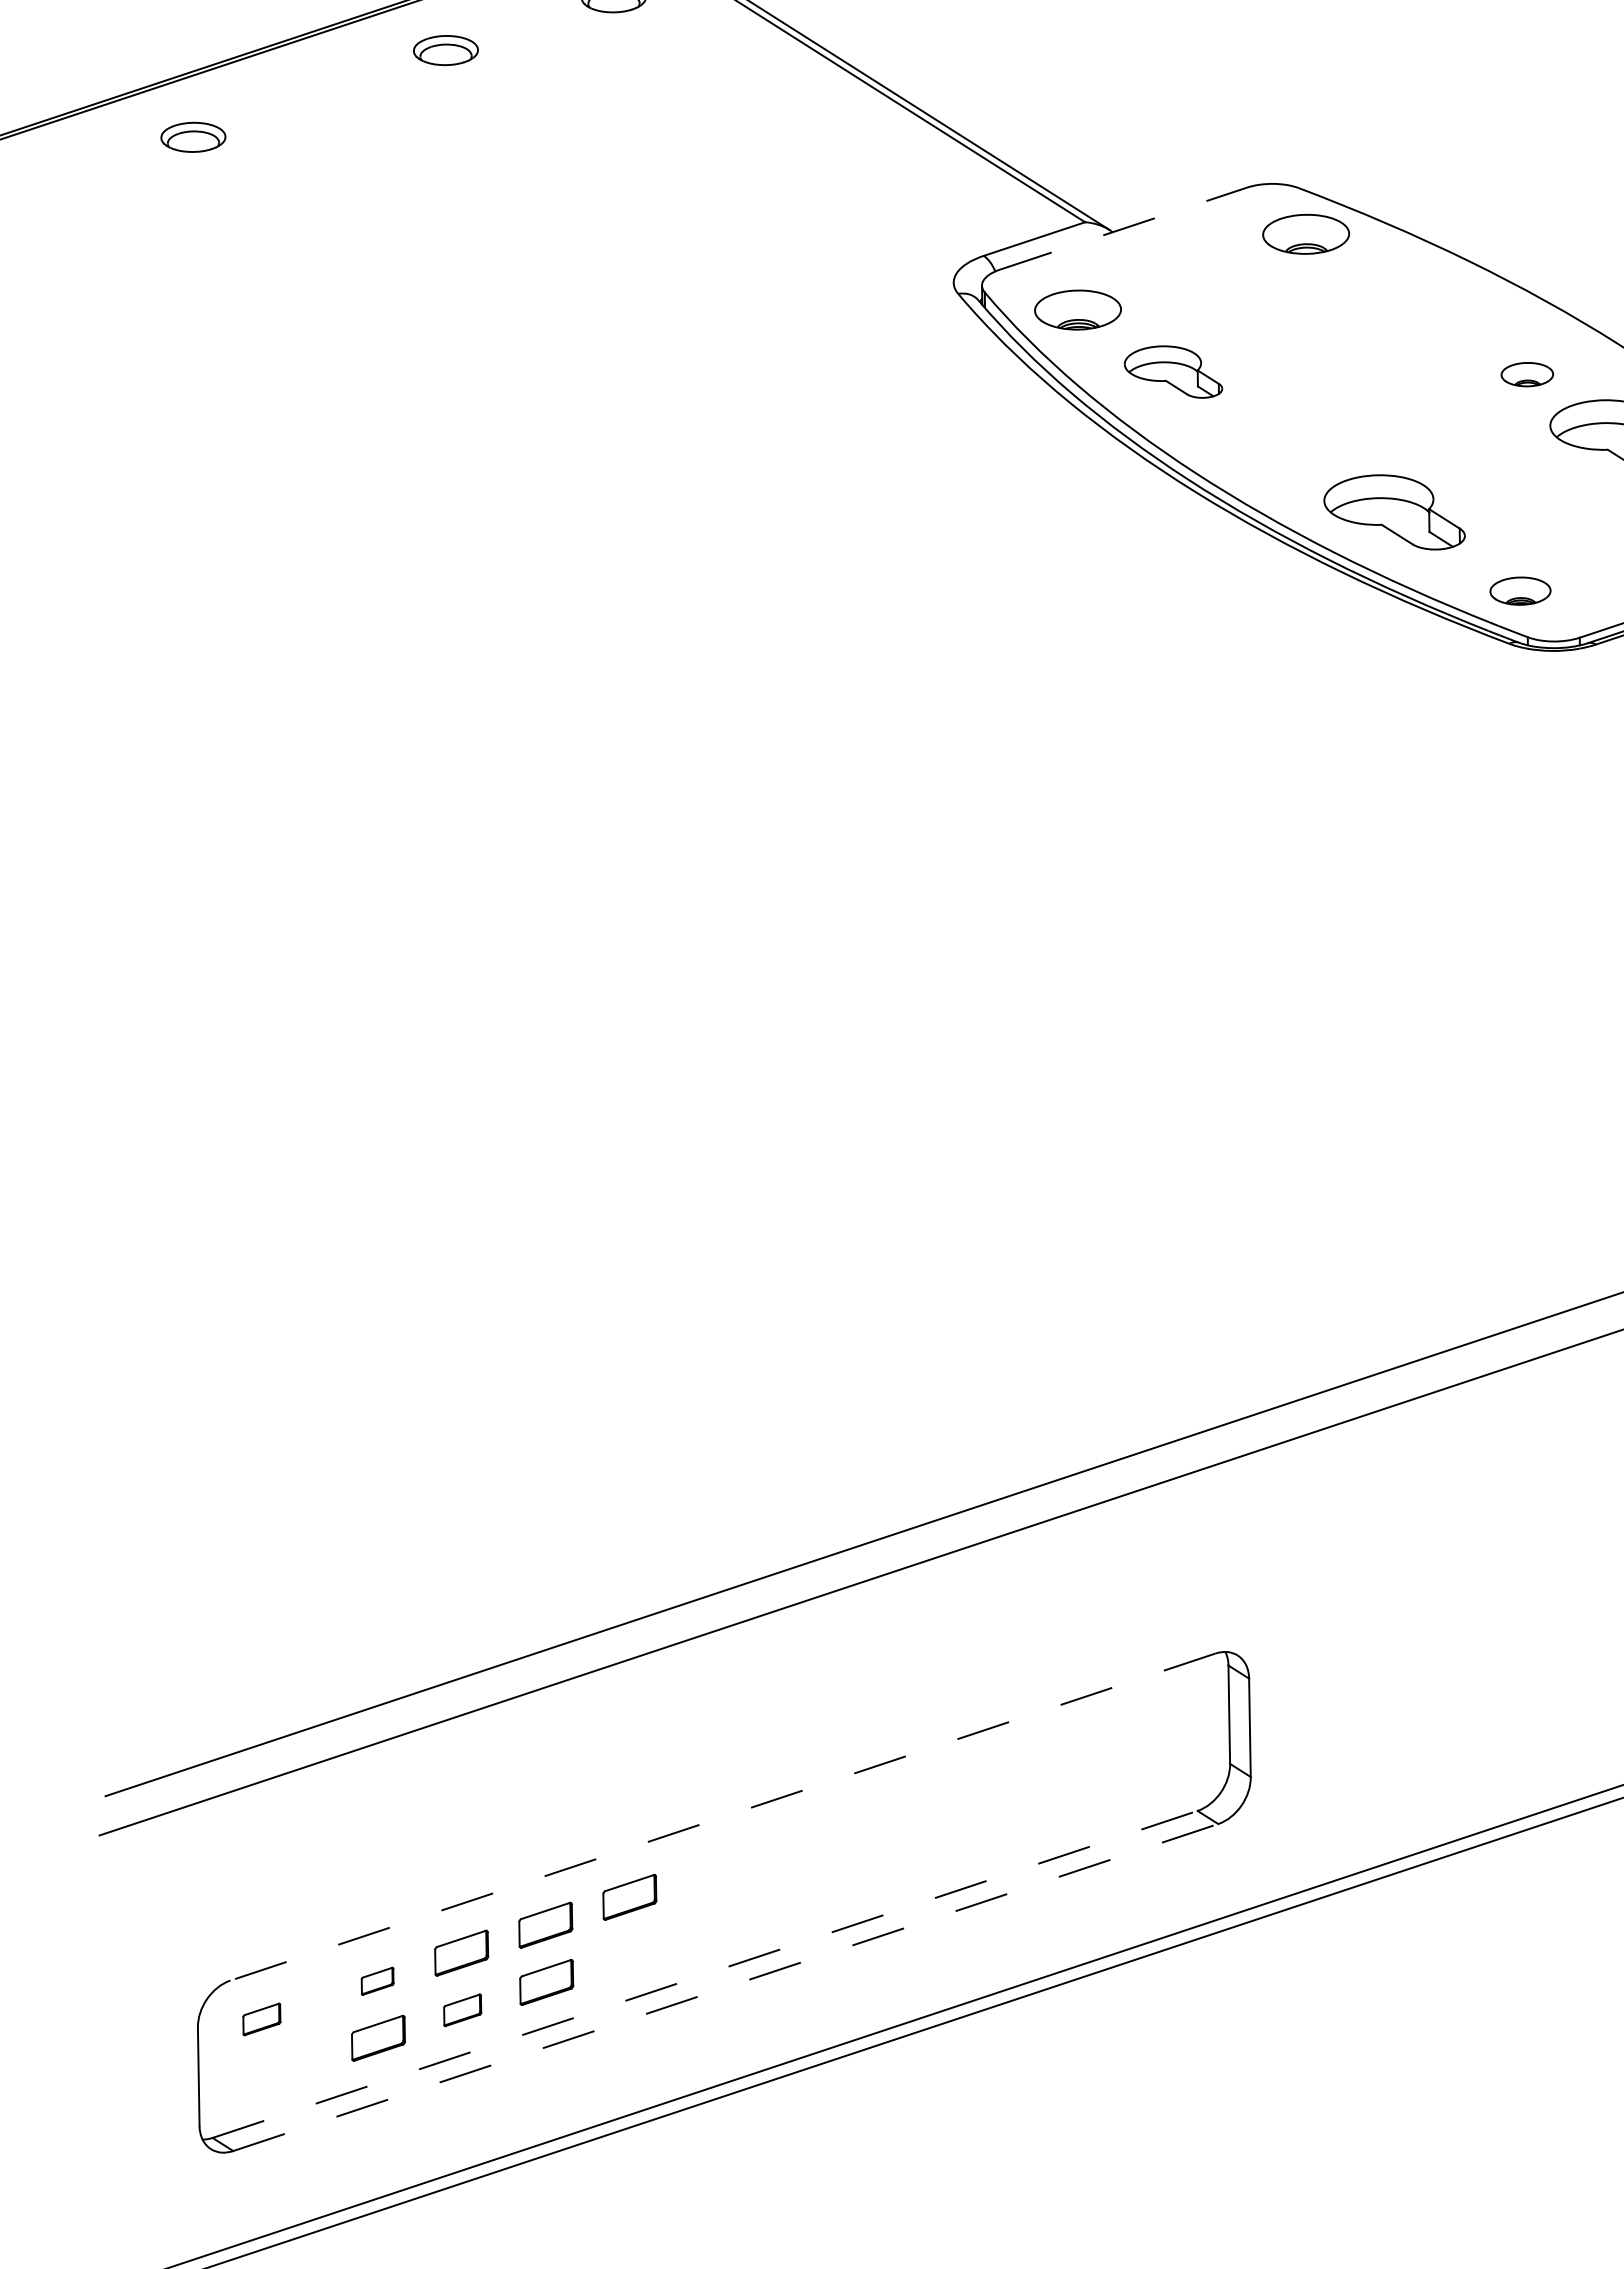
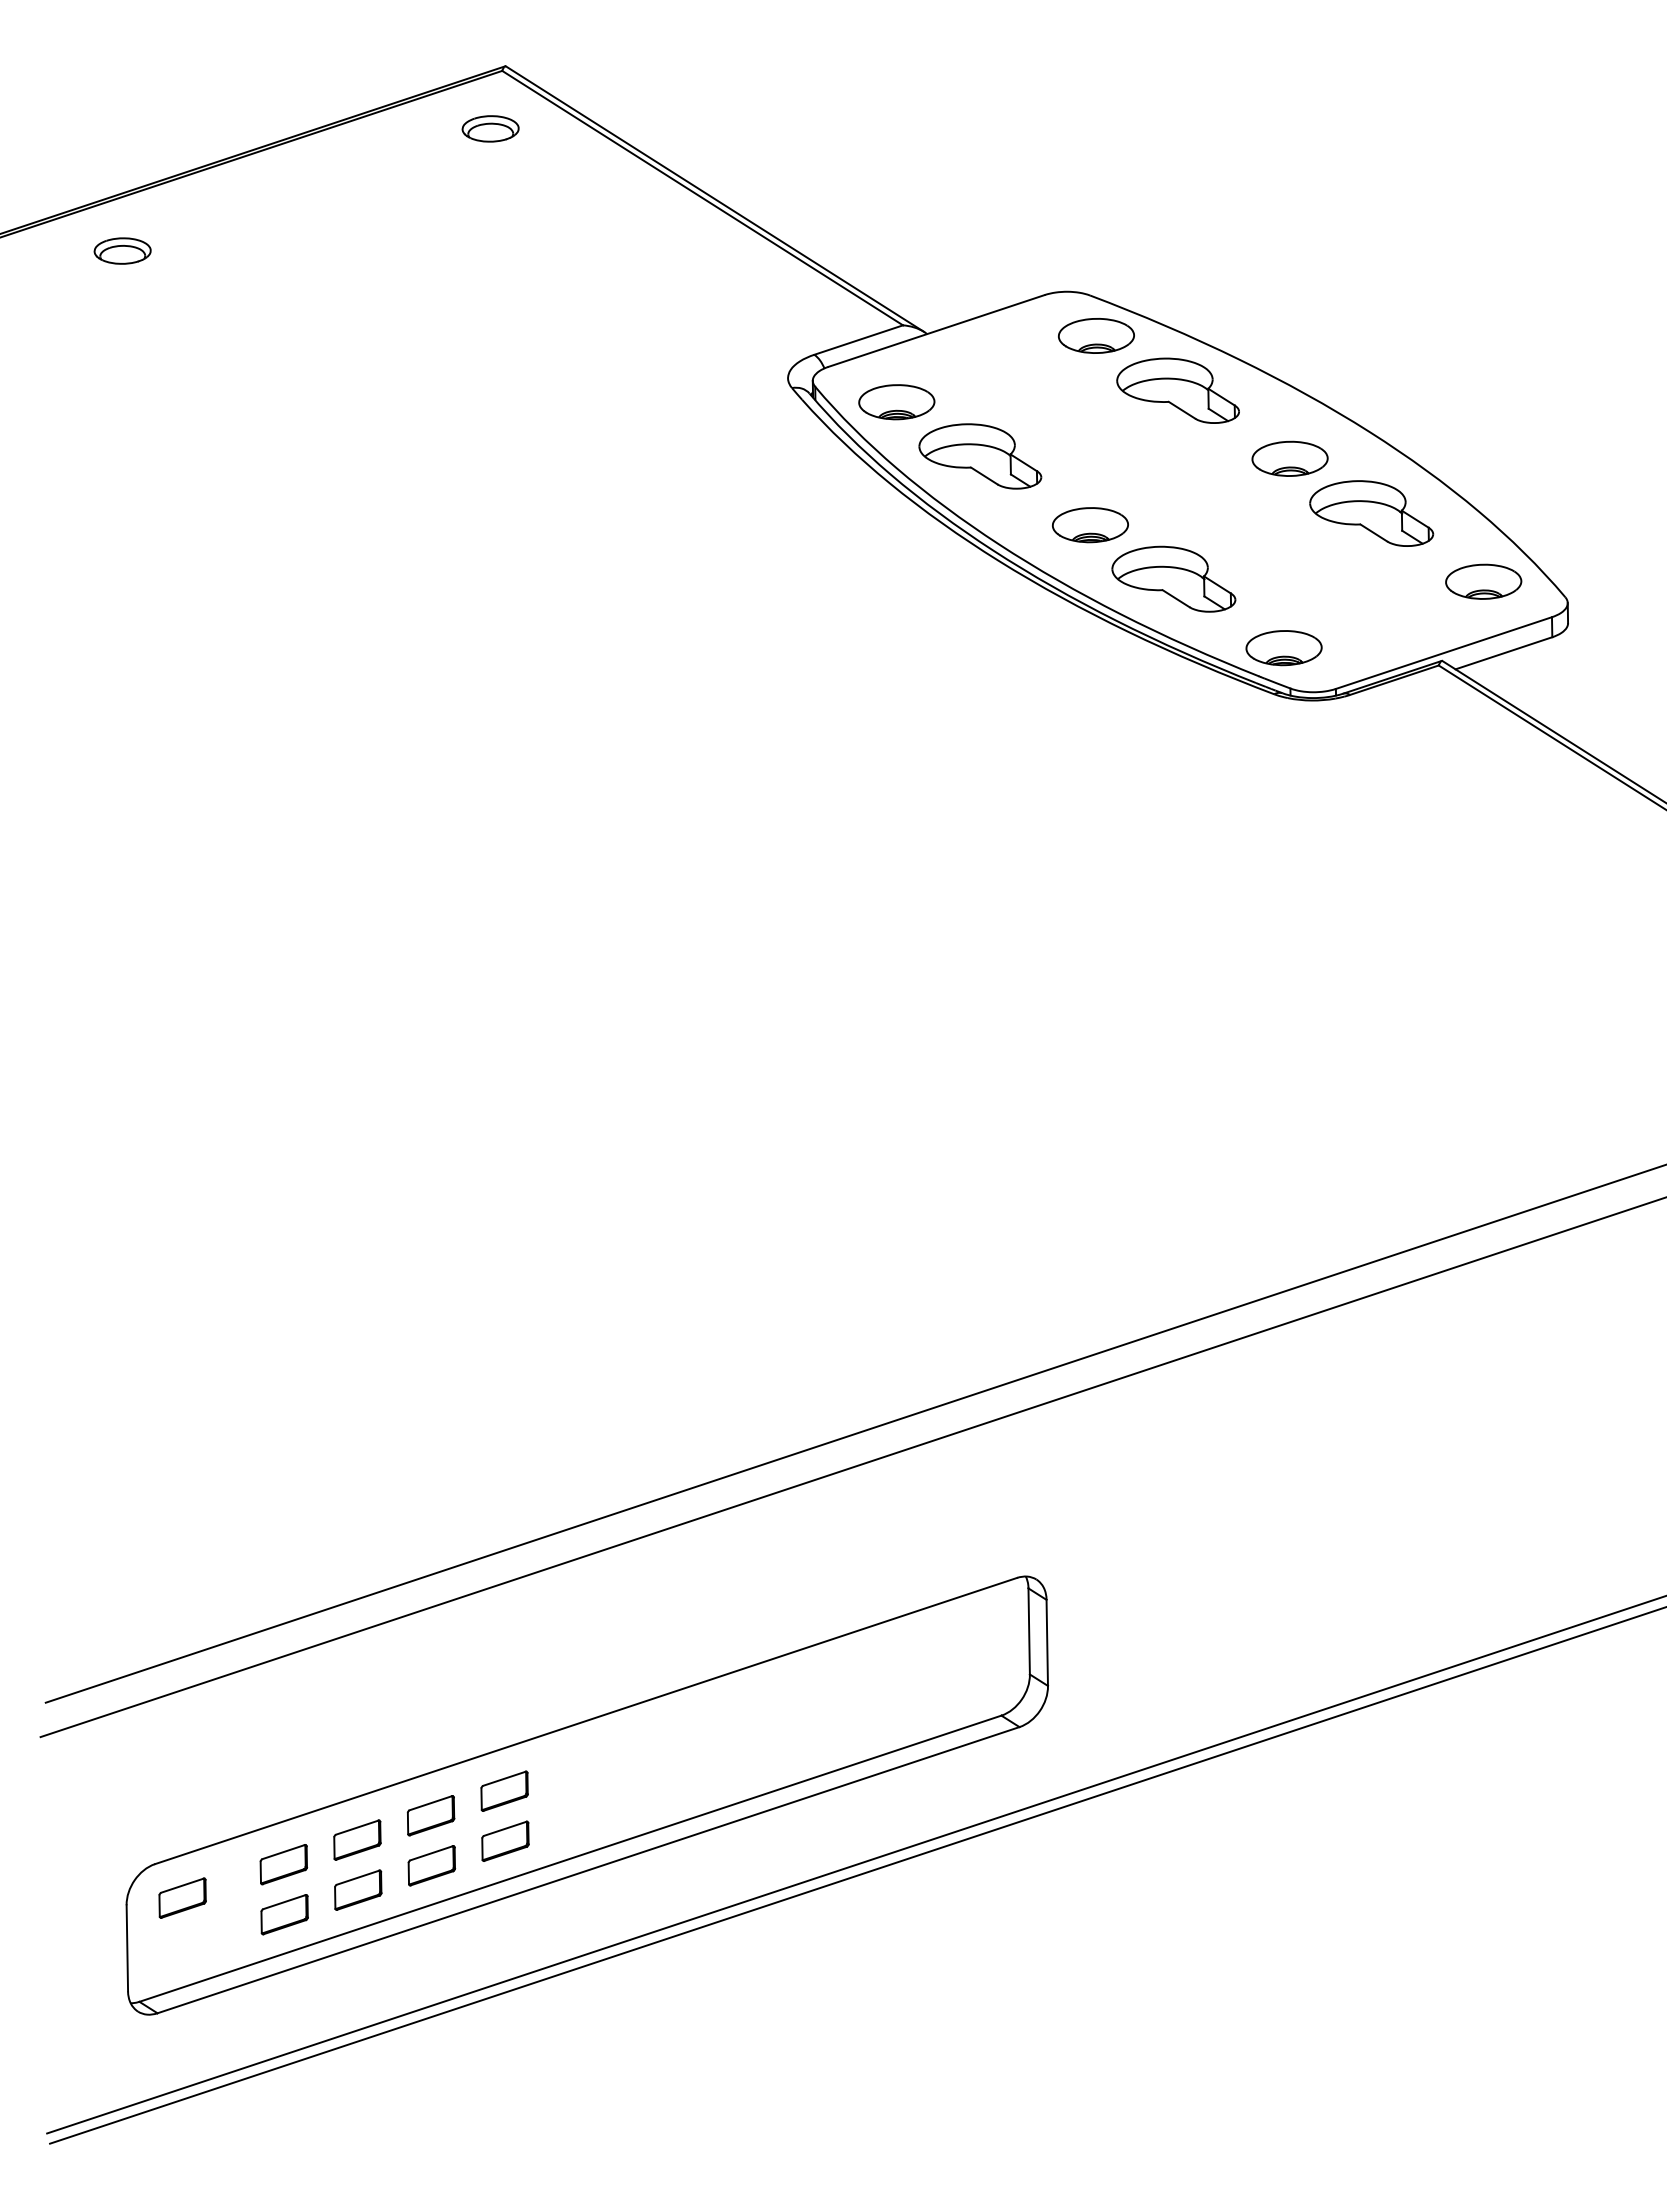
part: (445, 49) -> (343, 174), removed
line: (1123, 228) -> (936, 330), dashed -> solid
part: (1398, 296) -> (1177, 390), added
part: (1173, 372) -> (980, 456), size x1.43
part: (1526, 374) -> (1289, 458), size x1.67
part: (1299, 450) -> (1090, 525), added
part: (1519, 591) -> (1283, 648), size x1.43
line: (722, 1817) -> (585, 1721), dashed -> solid
part: (630, 1953) -> (505, 1840), added
line: (705, 1974) -> (570, 1858), dashed -> solid
part: (377, 1981) -> (283, 1864), size x1.67
line: (726, 1987) -> (589, 1870), dashed -> solid
part: (462, 2009) -> (358, 1889), size x1.43
part: (261, 2018) -> (182, 1897), size x1.43

